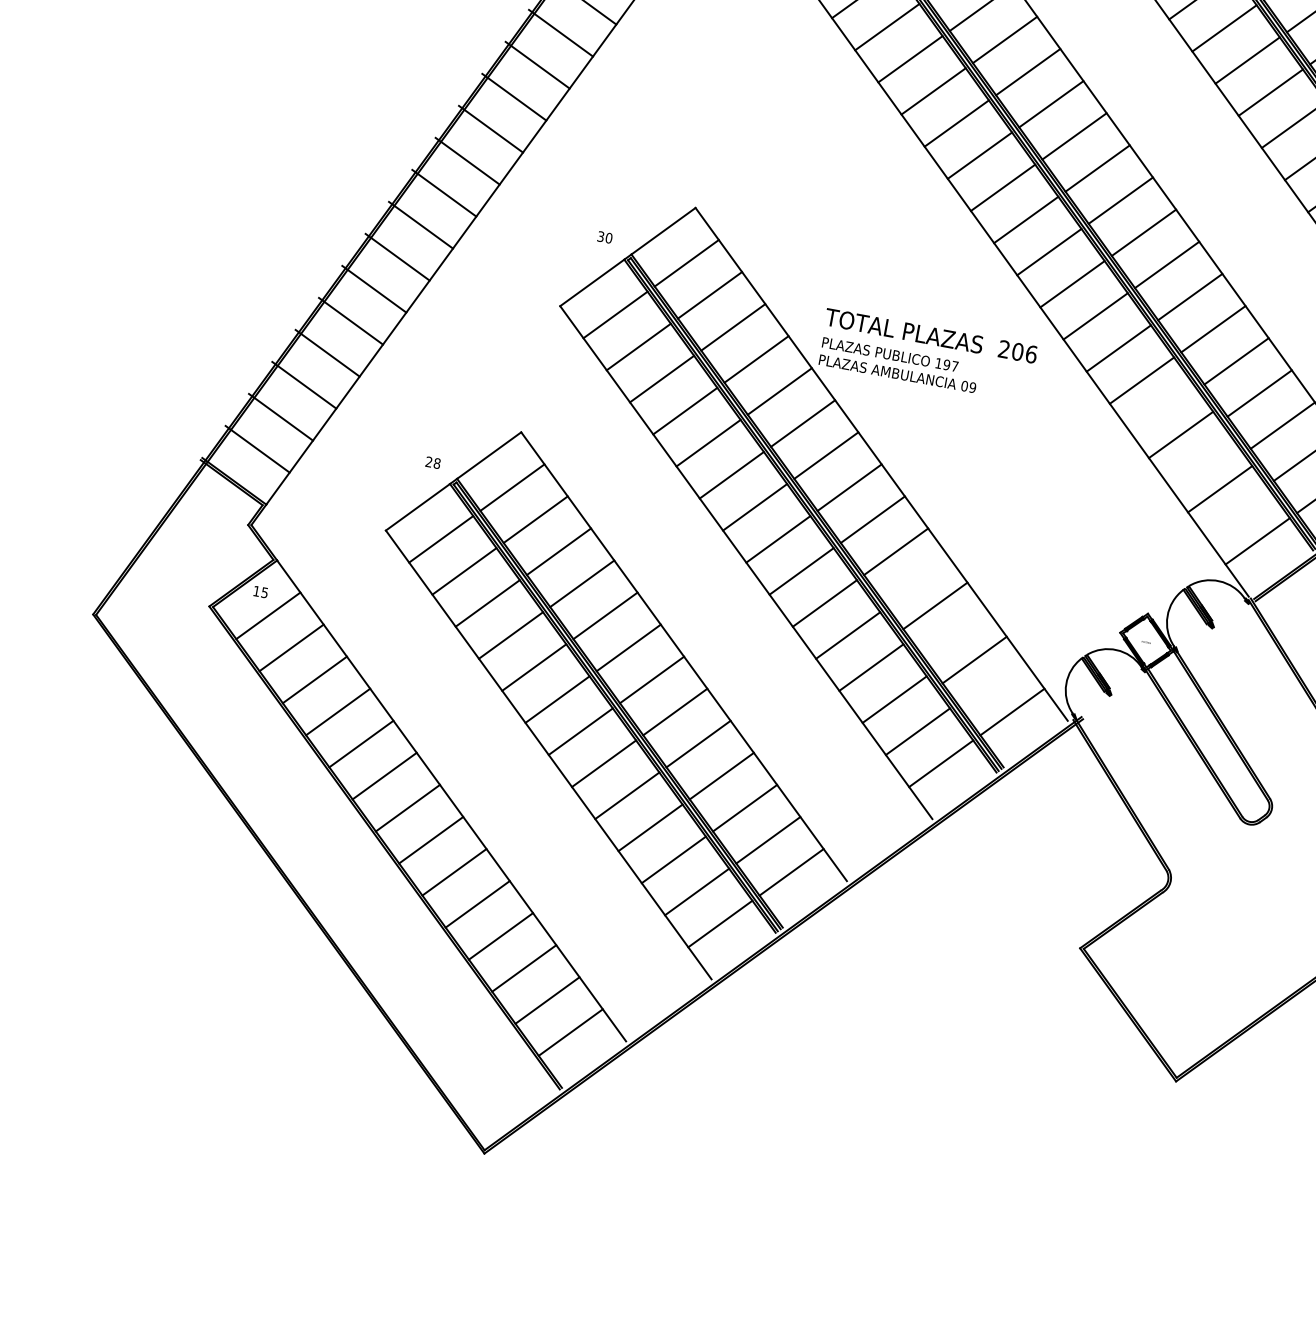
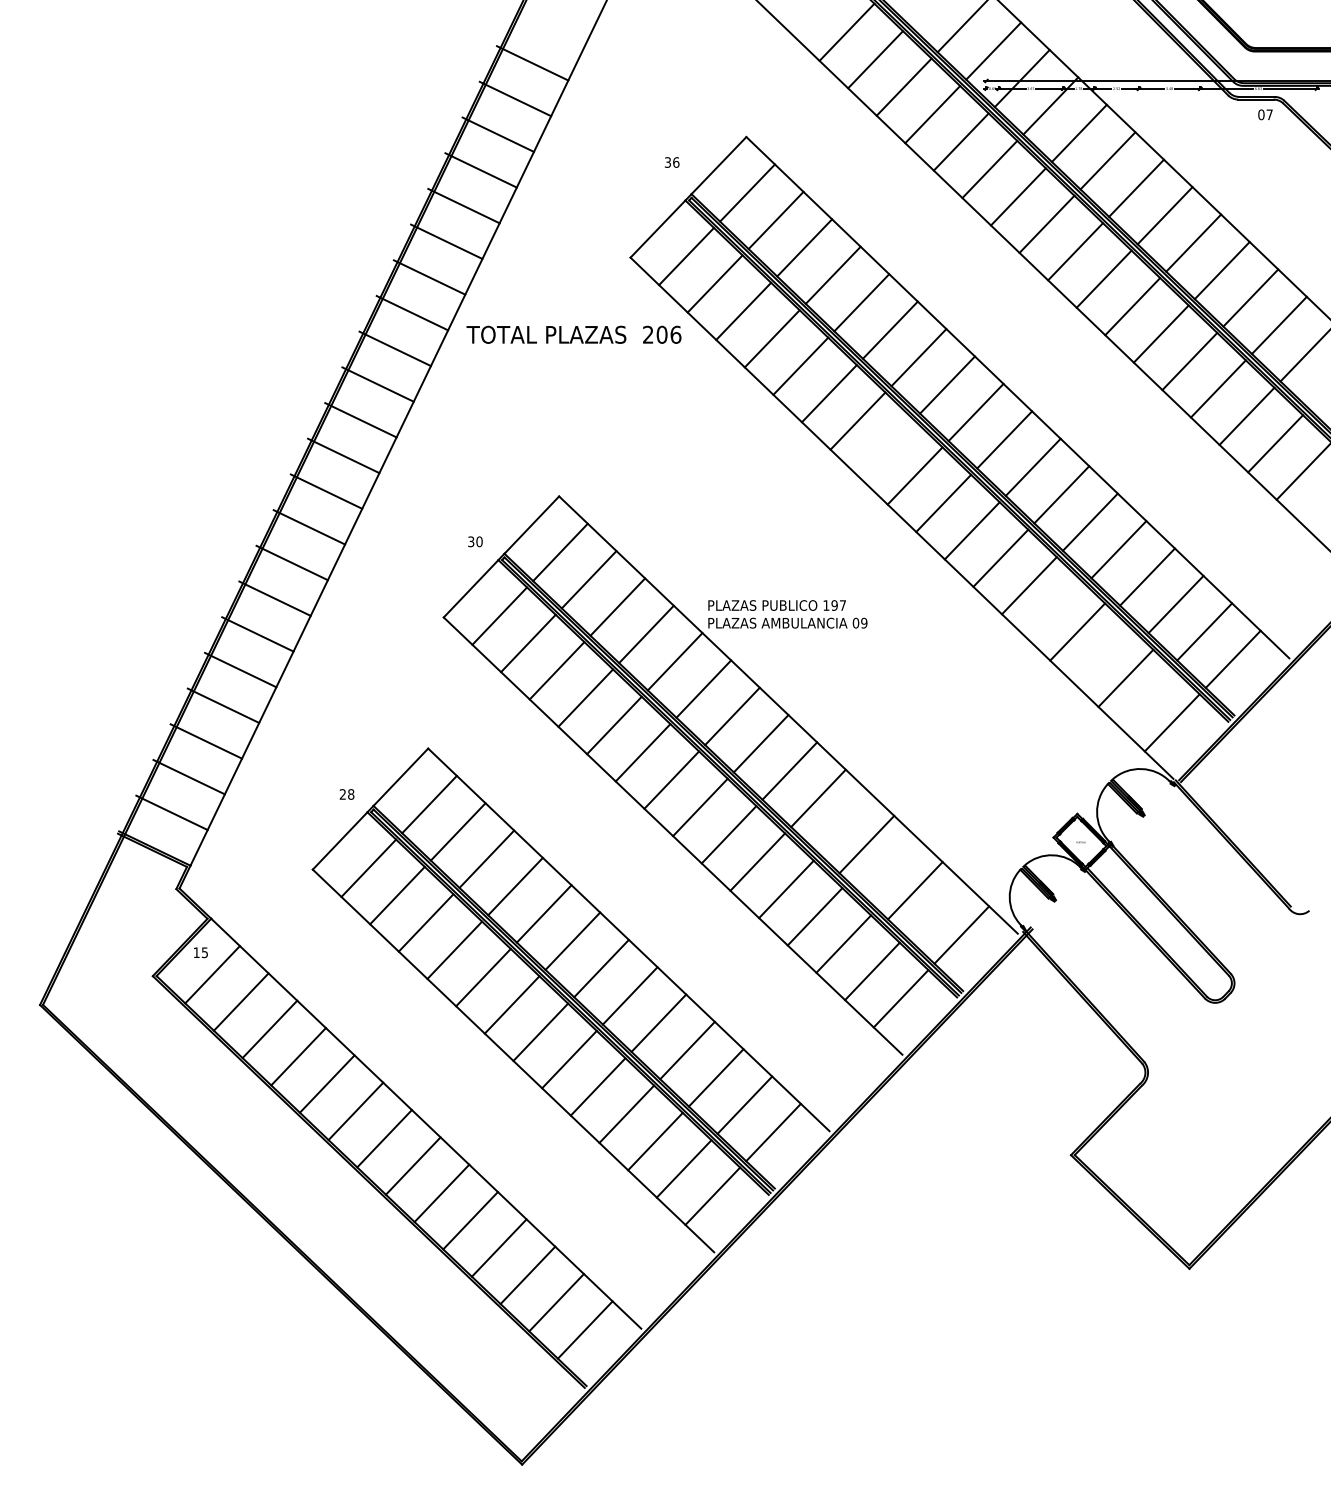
line: (1026, 219) -> (886, 448), removed
text: (930, 335) -> (573, 334), moved

